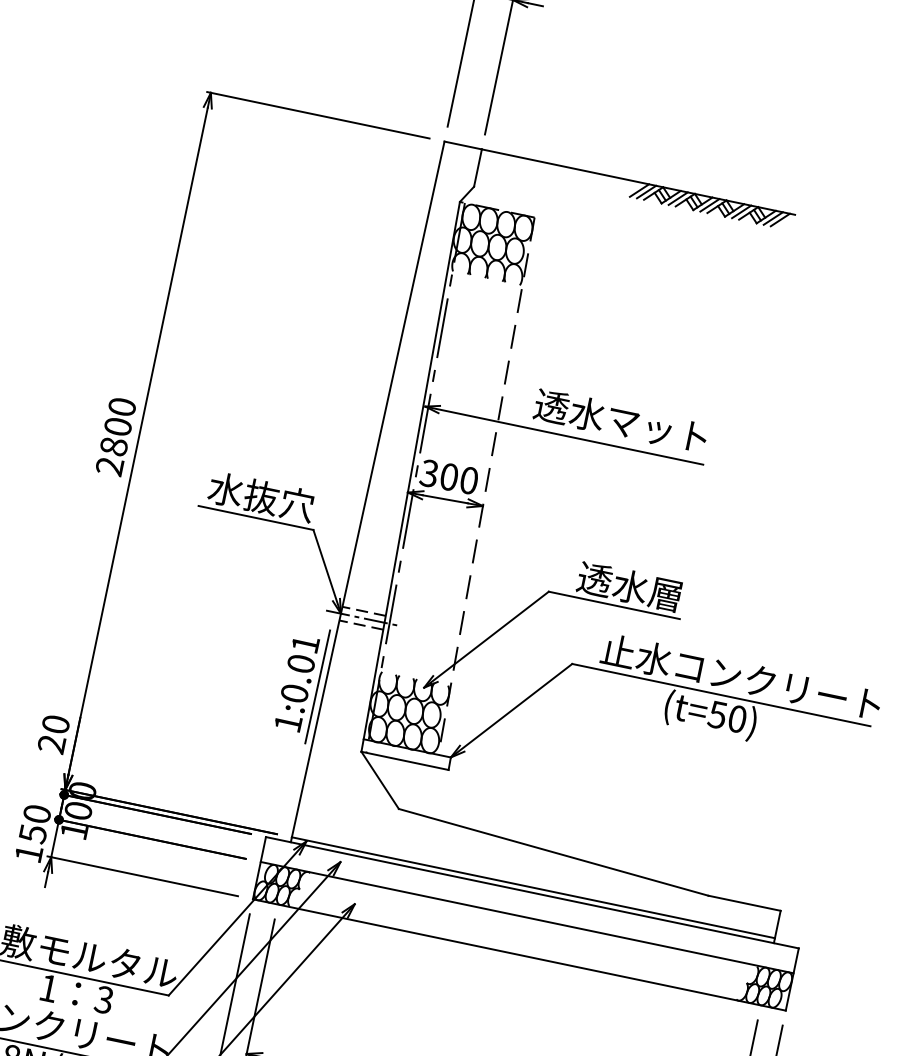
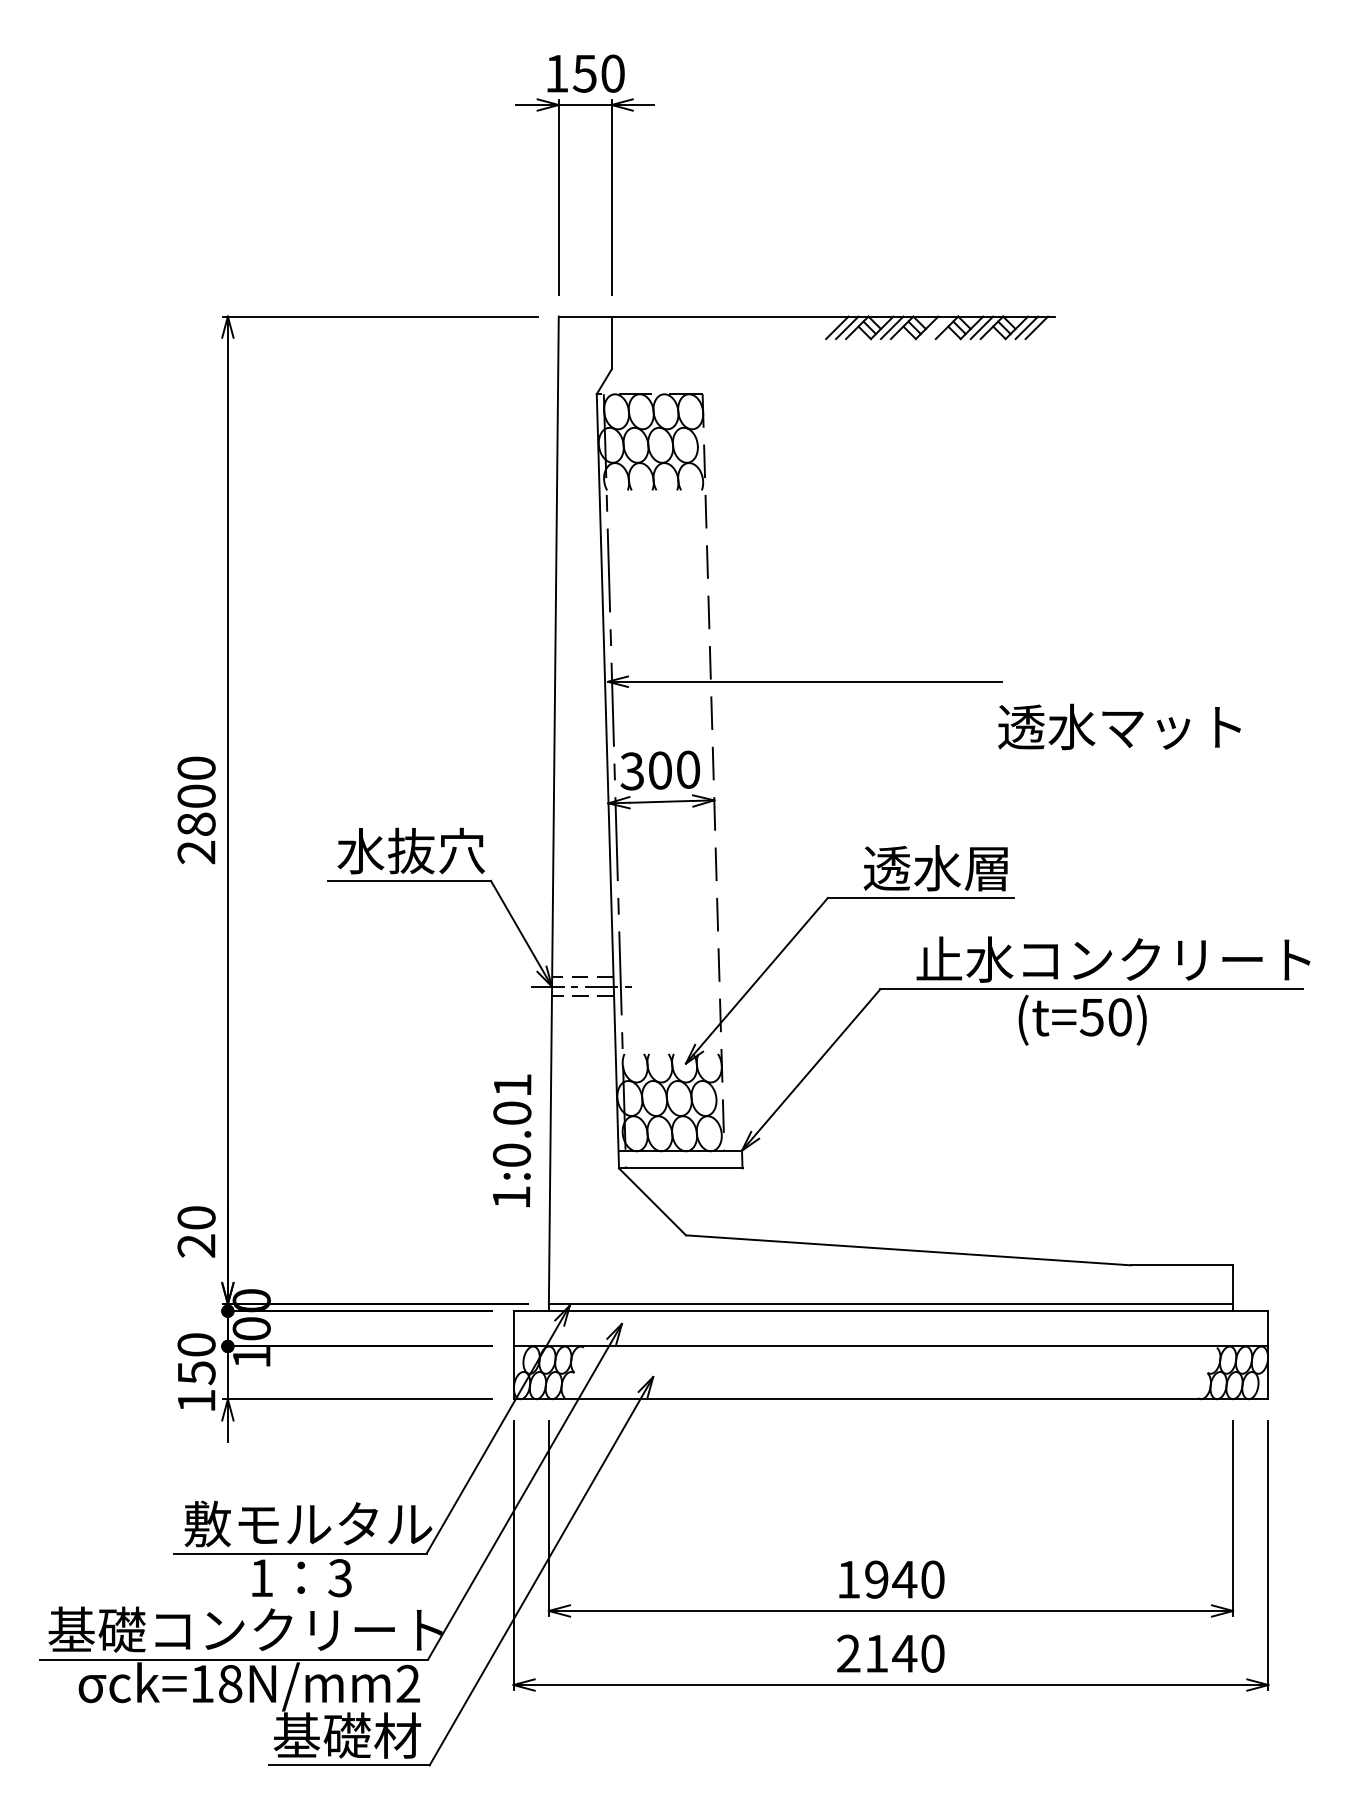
line: (709, 205) -> (936, 327), removed
text: (621, 420) -> (1119, 726), moved
text: (296, 683) -> (511, 1140), moved
line: (317, 686) -> (541, 1092), removed

